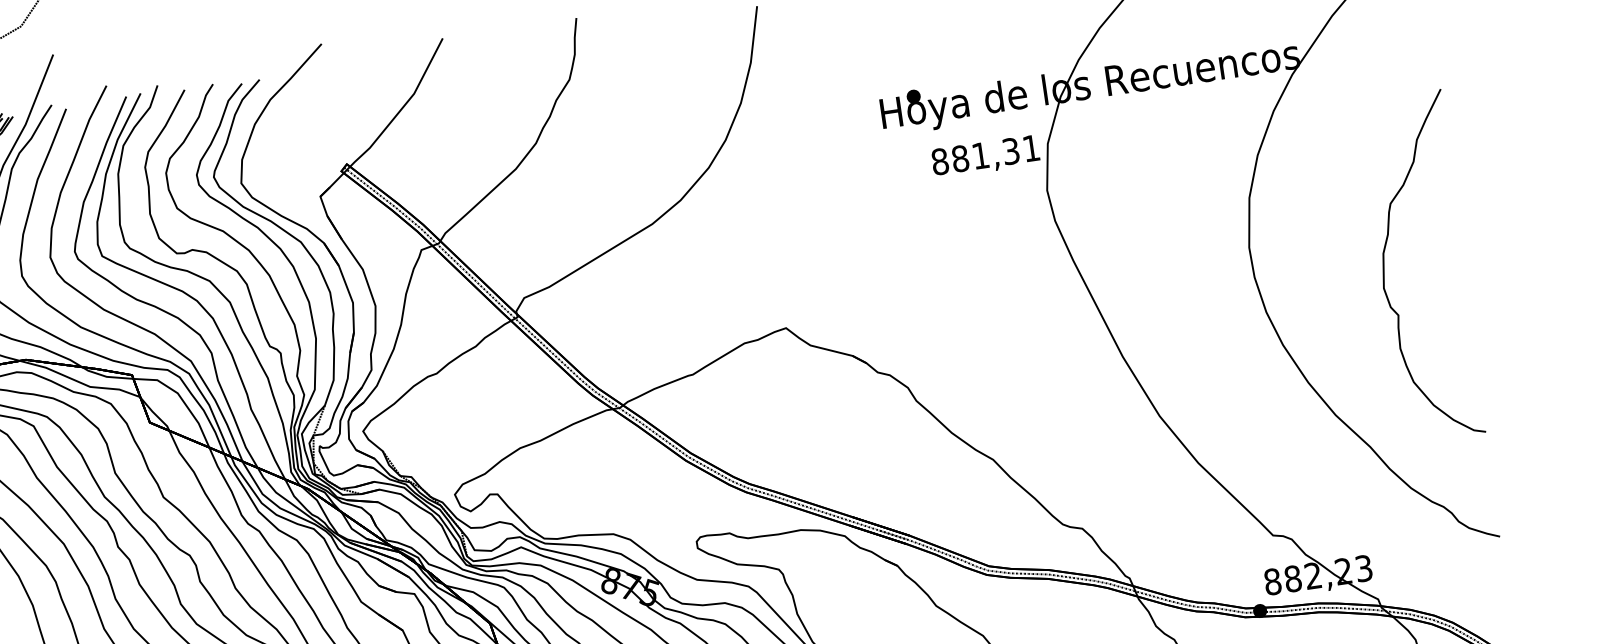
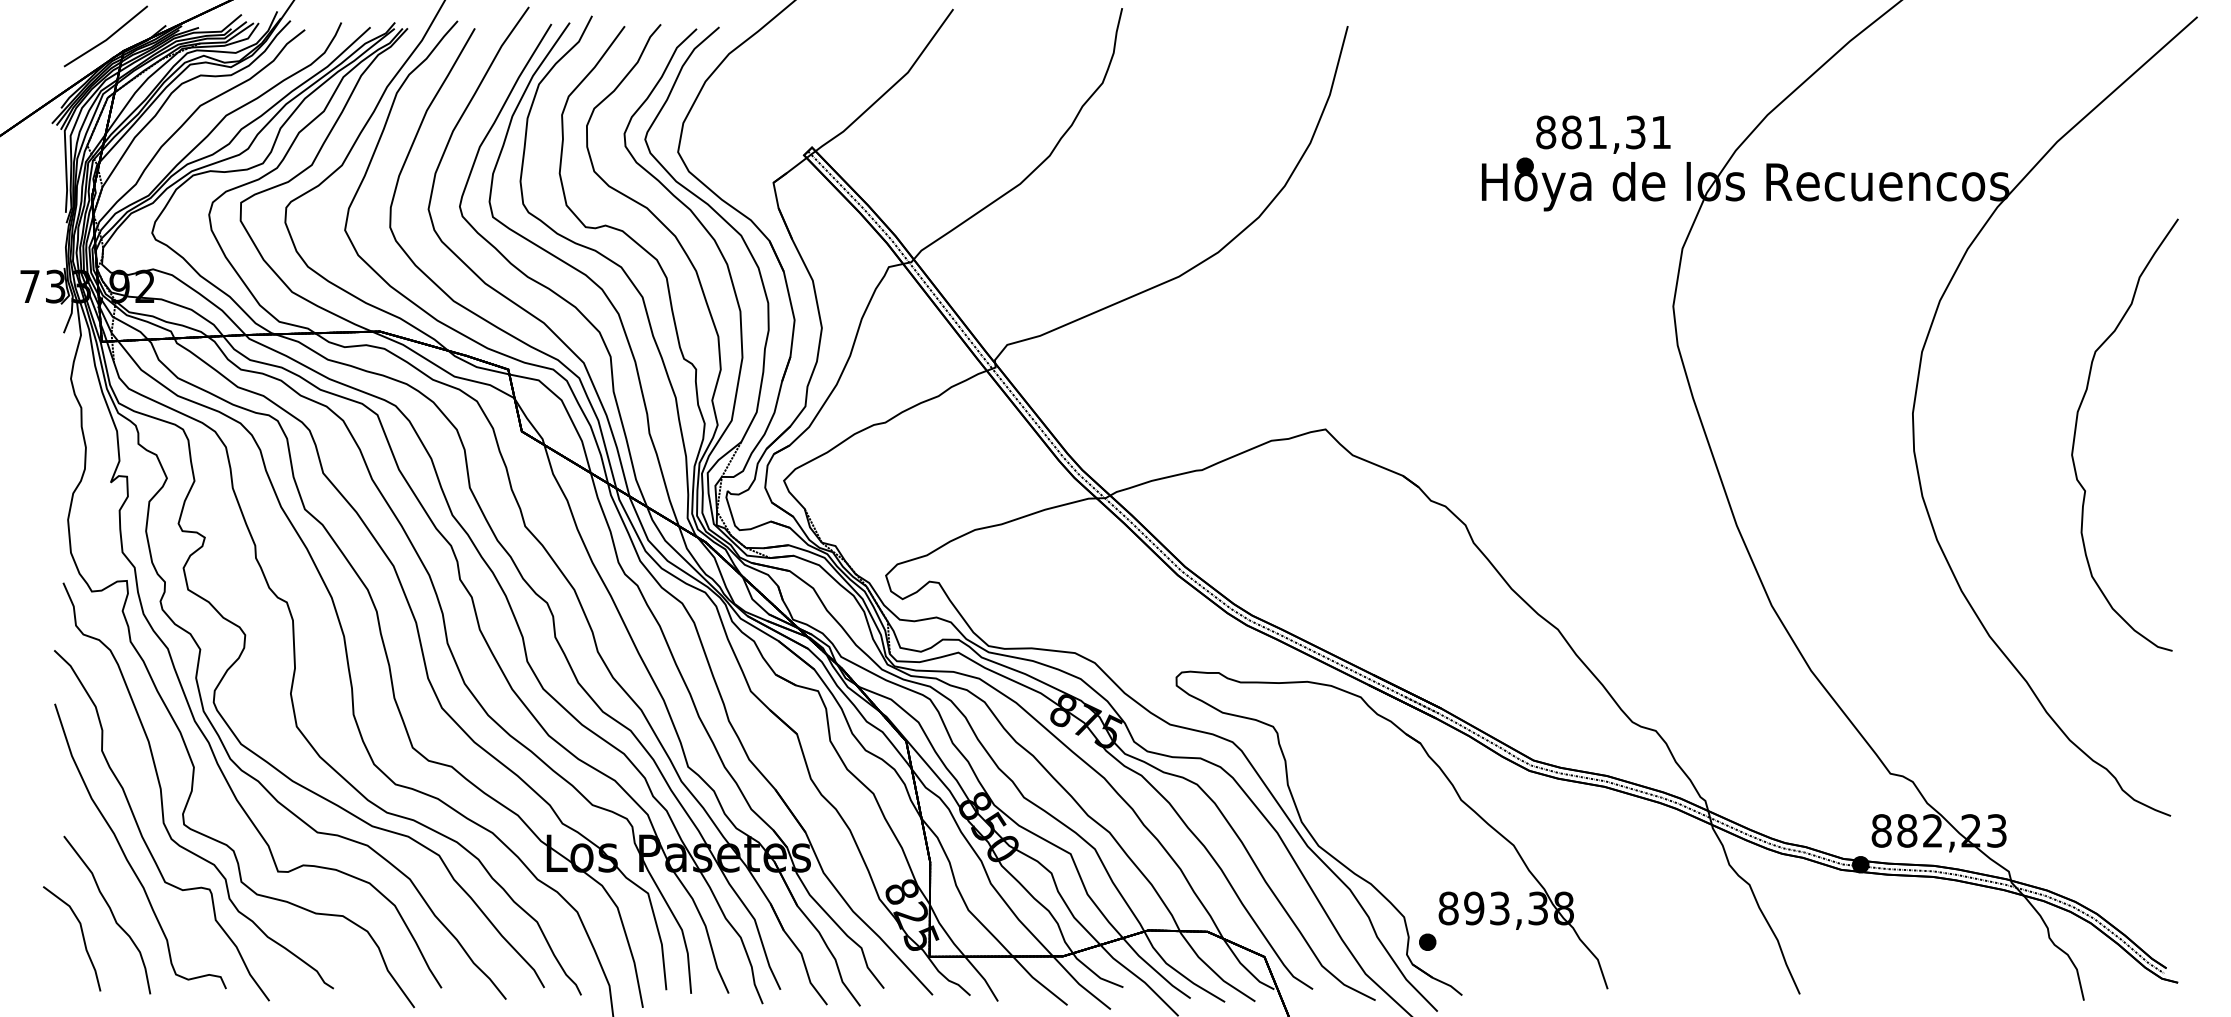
text: (985, 156) -> (1603, 134), moved
curve: (1384, 269) -> (2076, 431), moved

